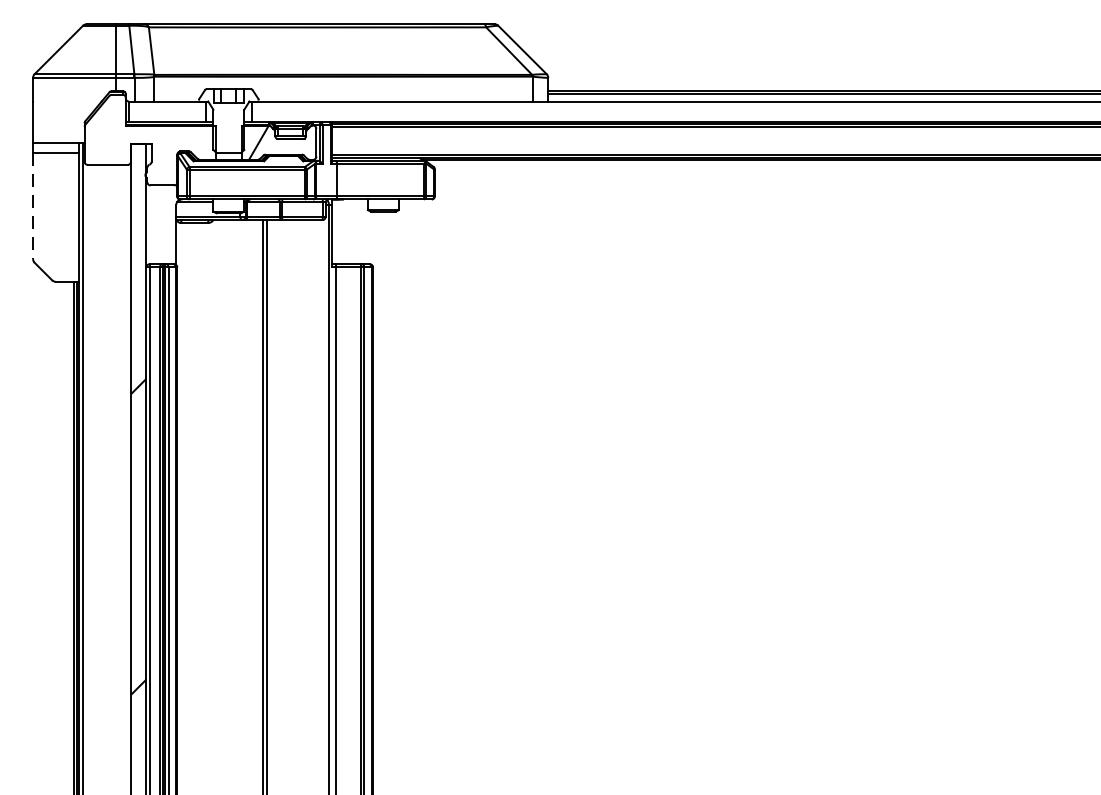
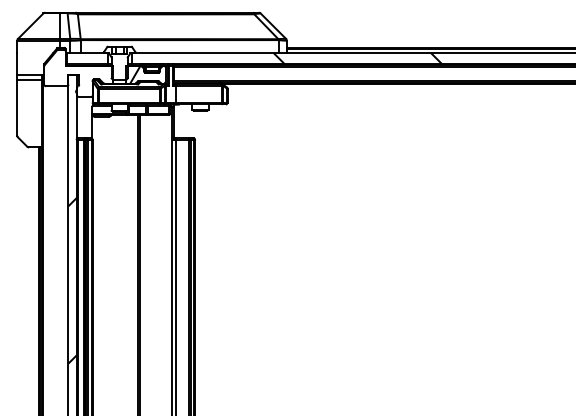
hatch: (683, 111) -> (357, 58), added
line: (33, 205) -> (17, 107), dashed -> solid

